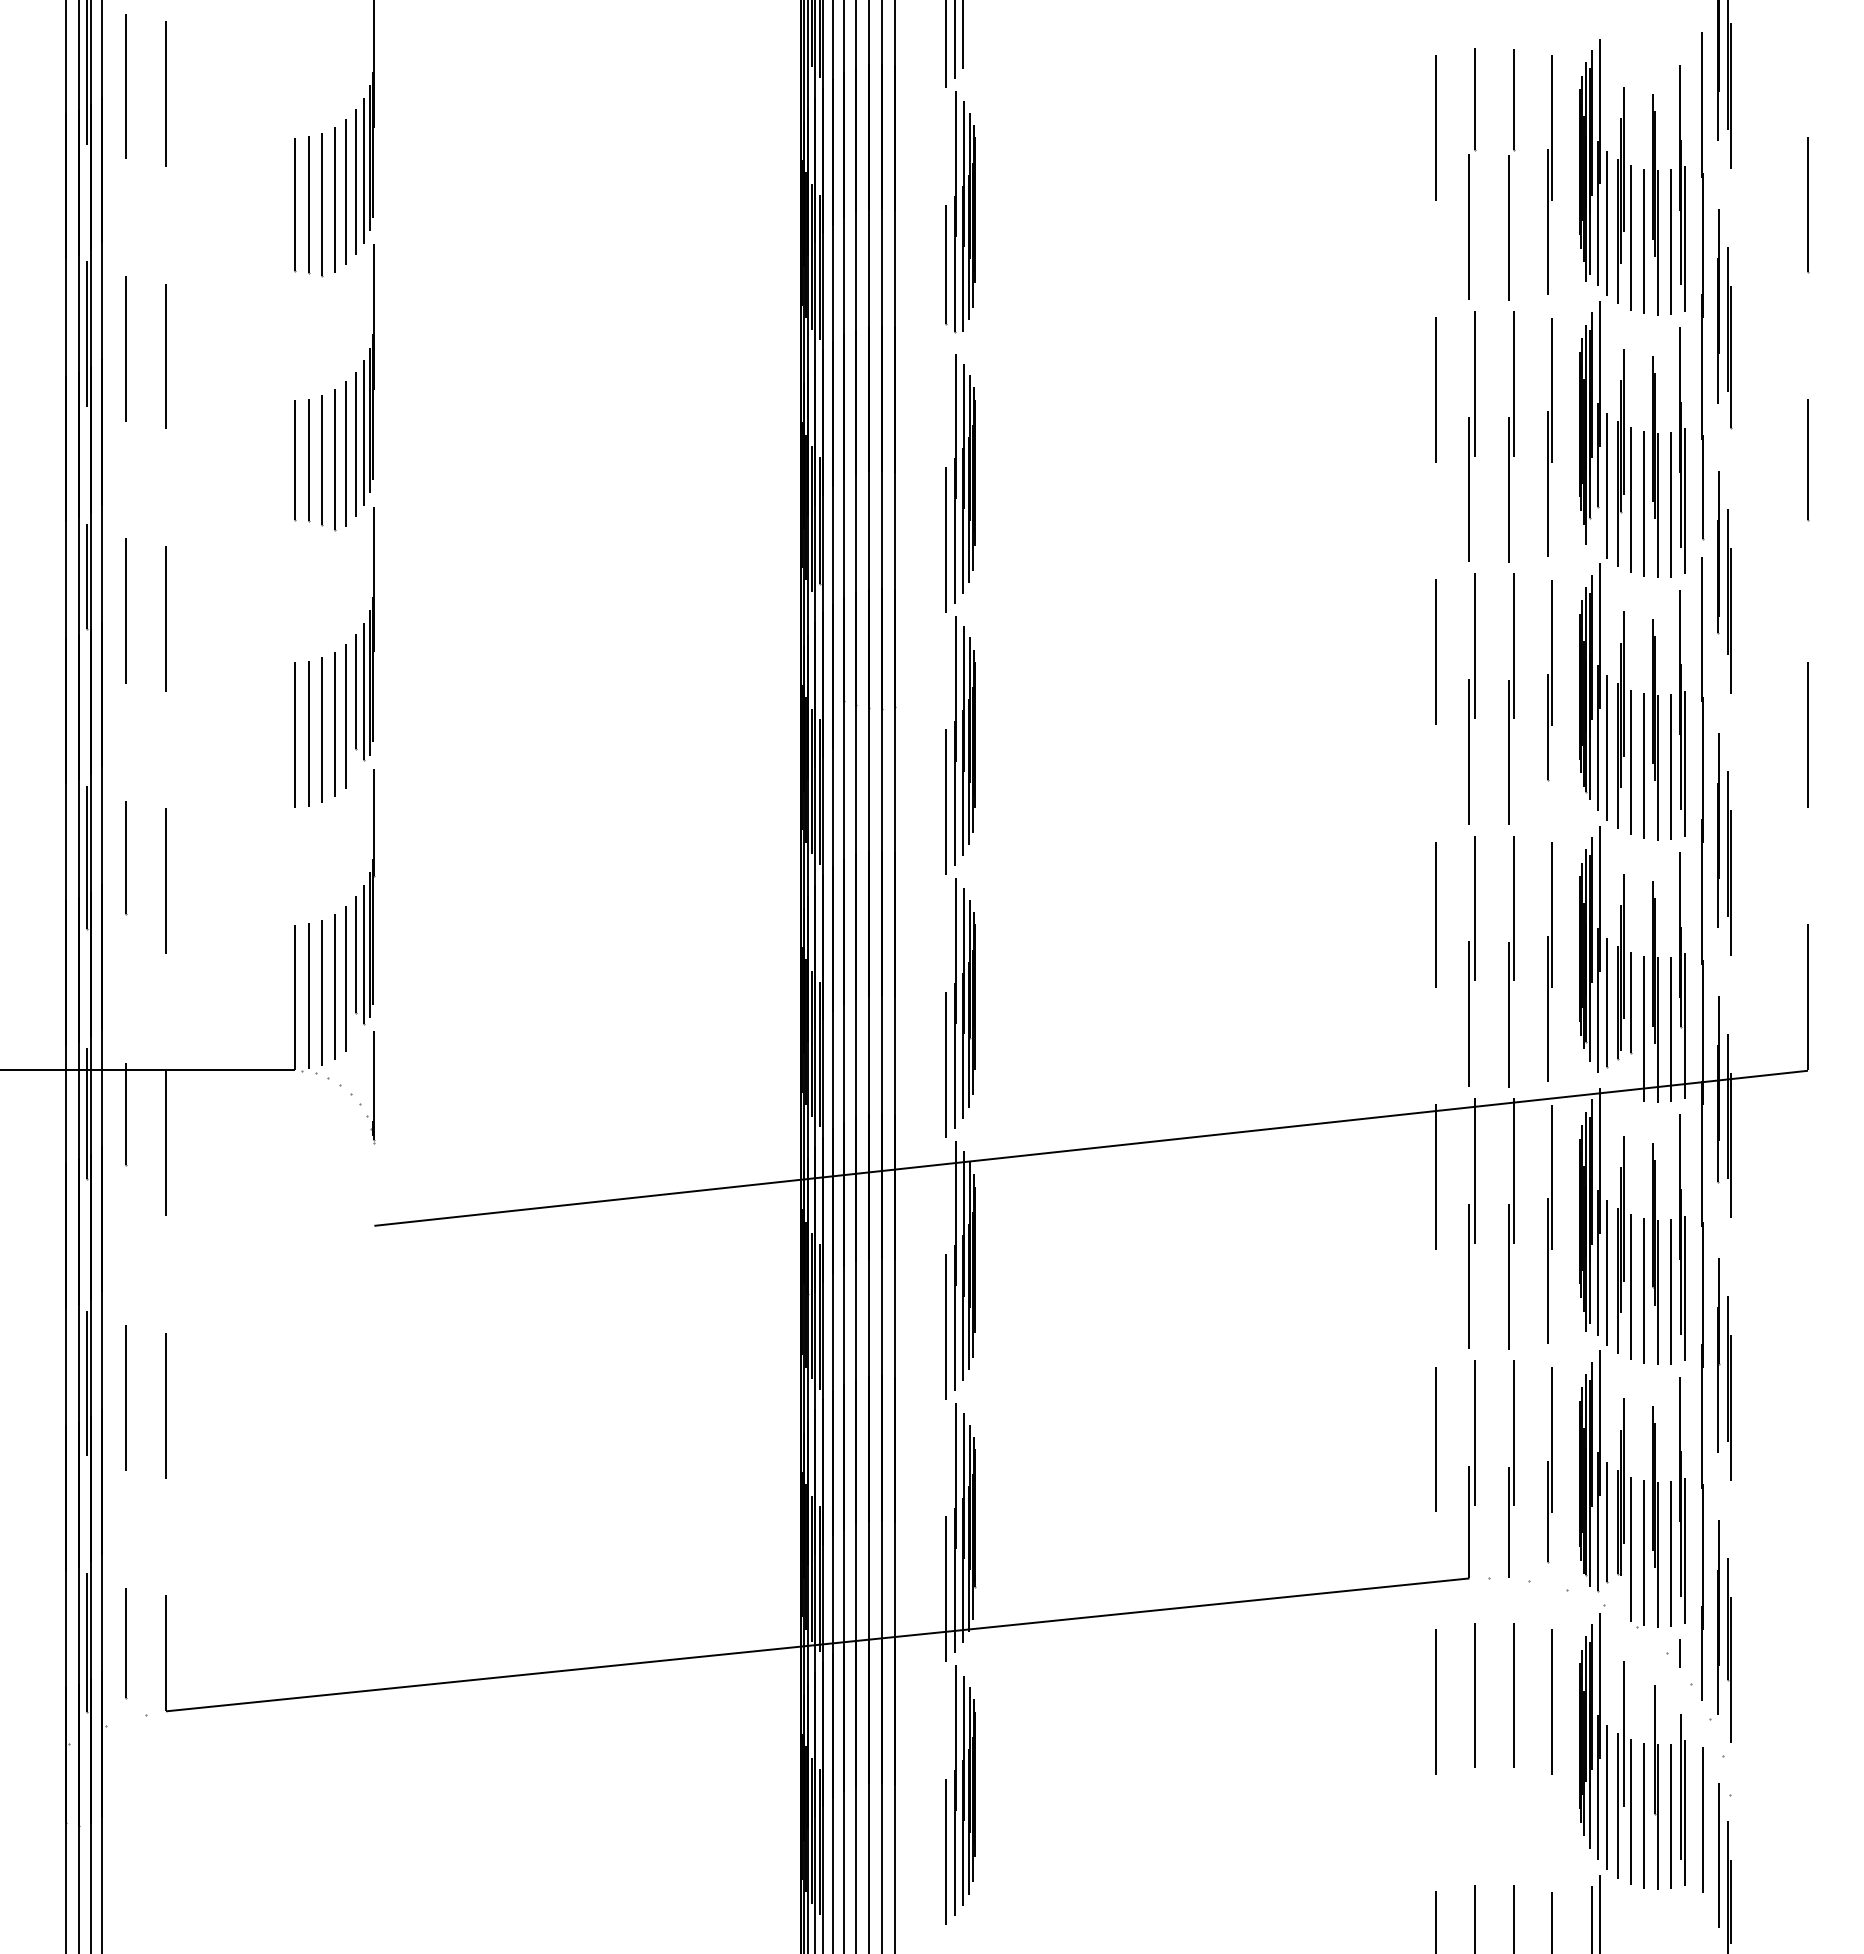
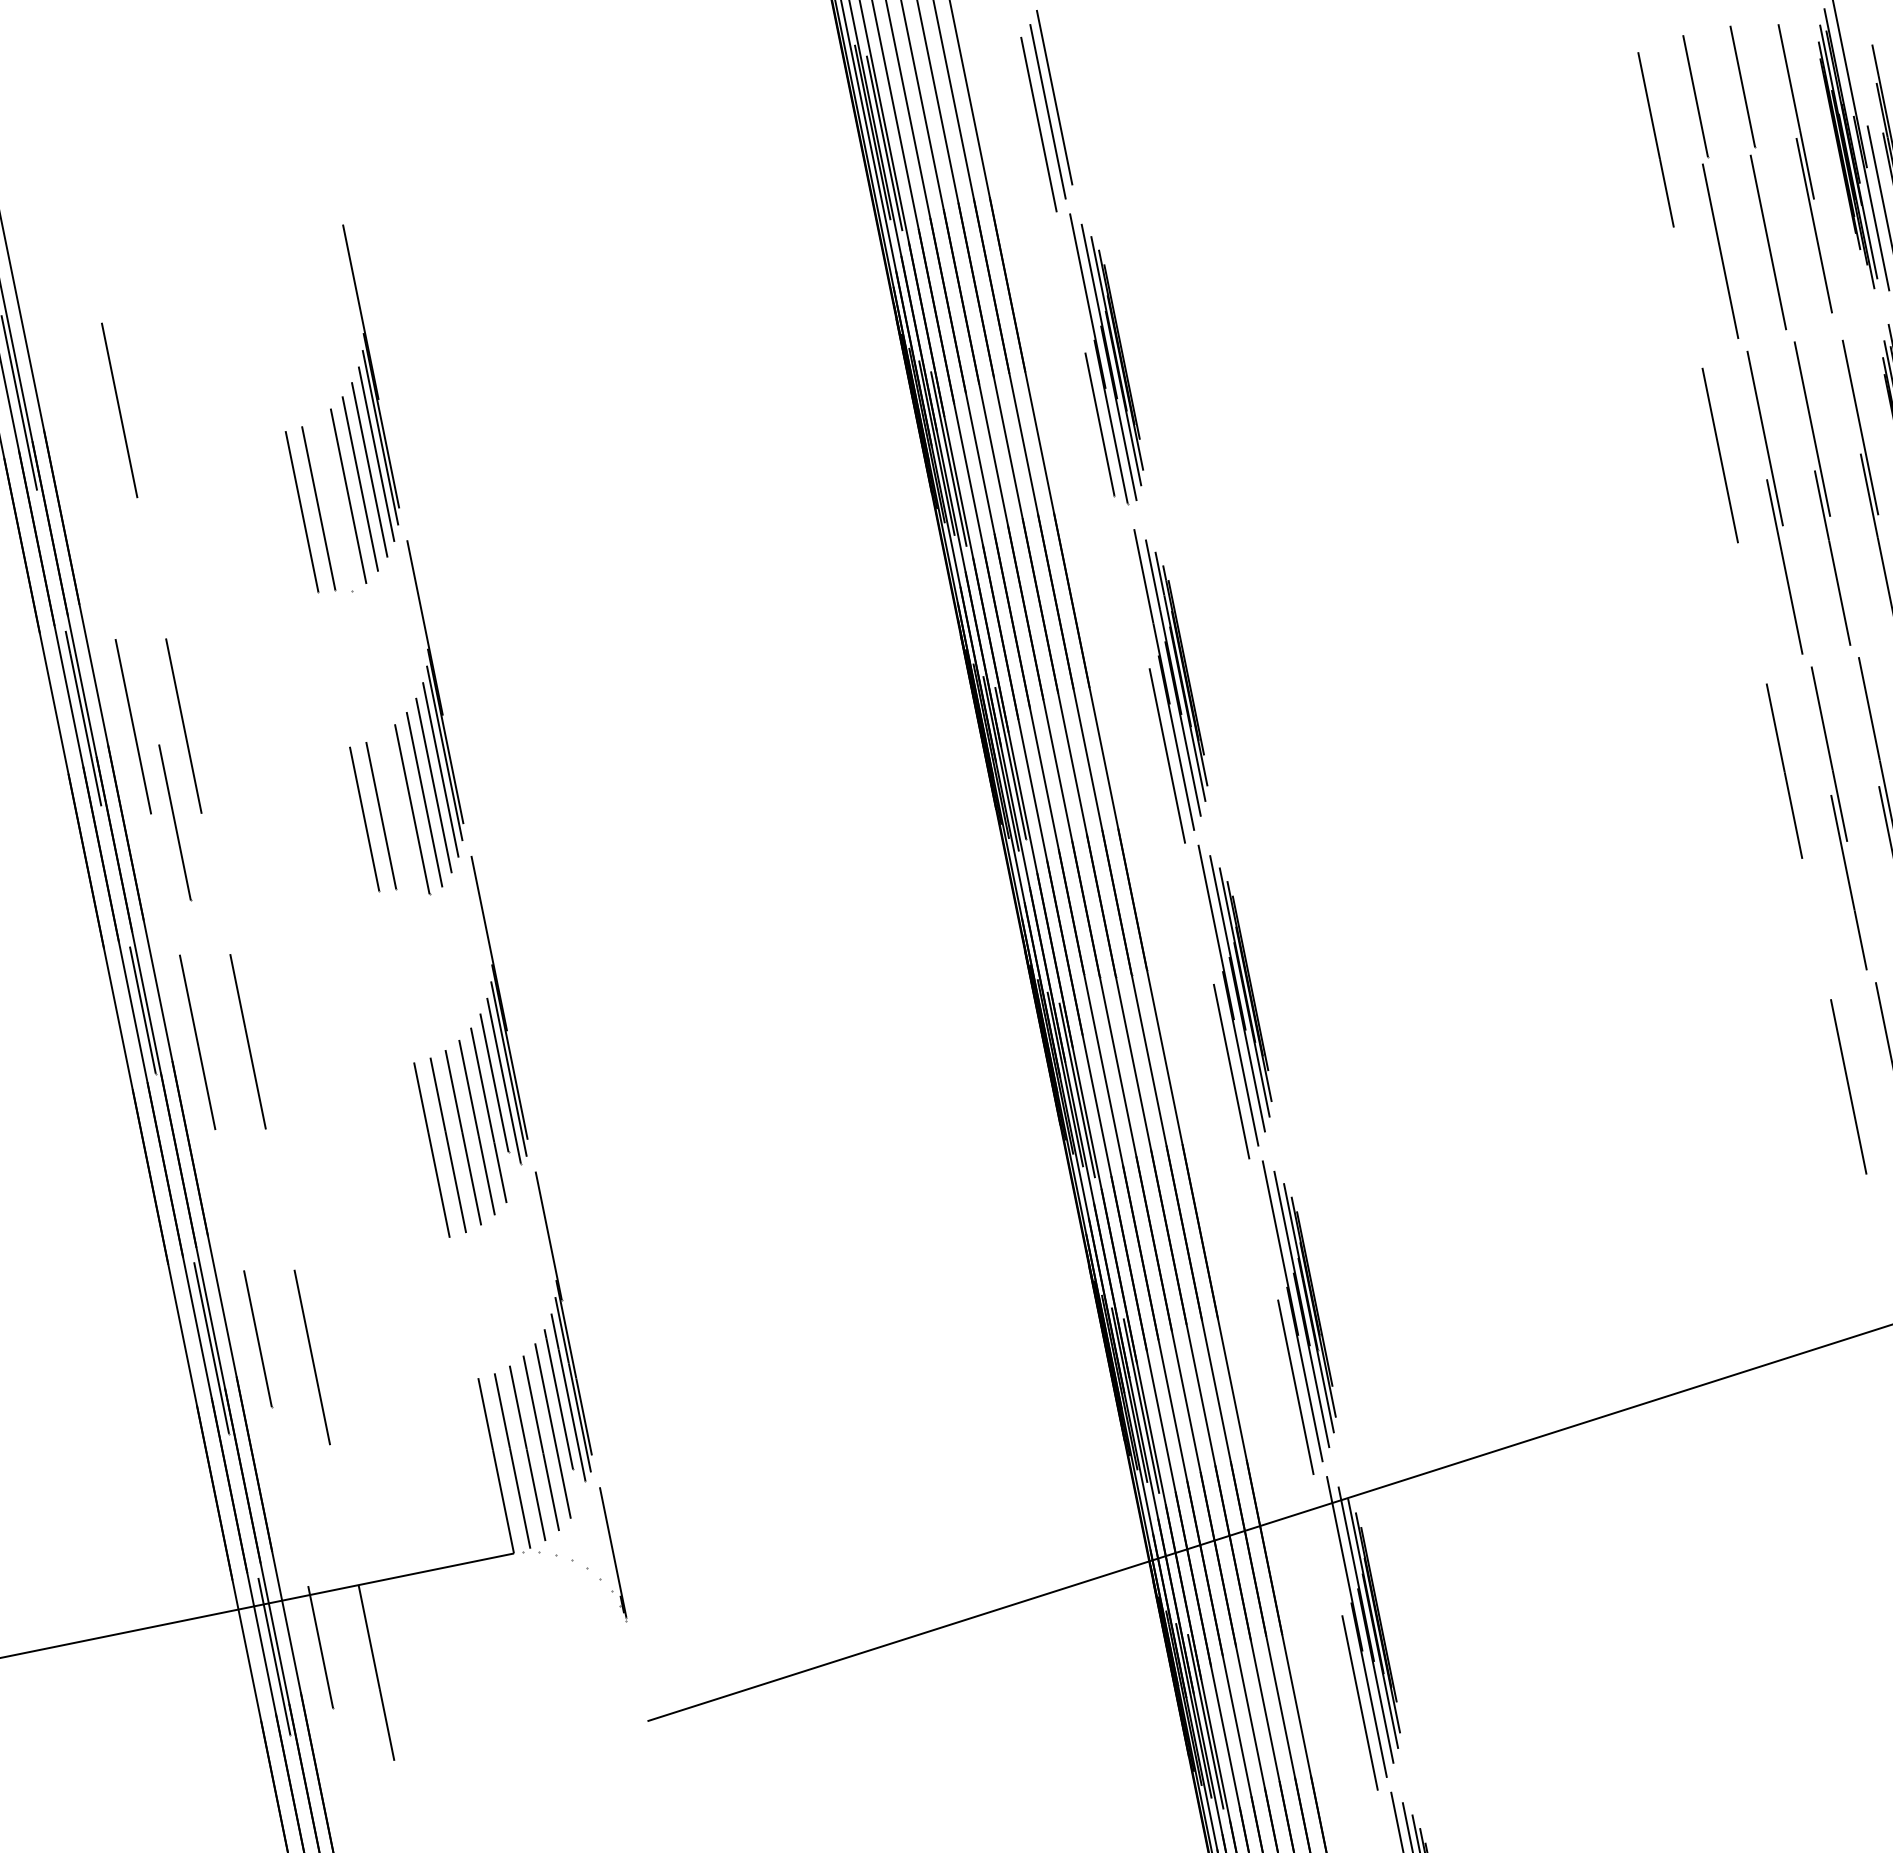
line: (125, 86) -> (69, 411), removed
line: (322, 204) -> (335, 504), removed
line: (322, 460) -> (175, 823), moved

